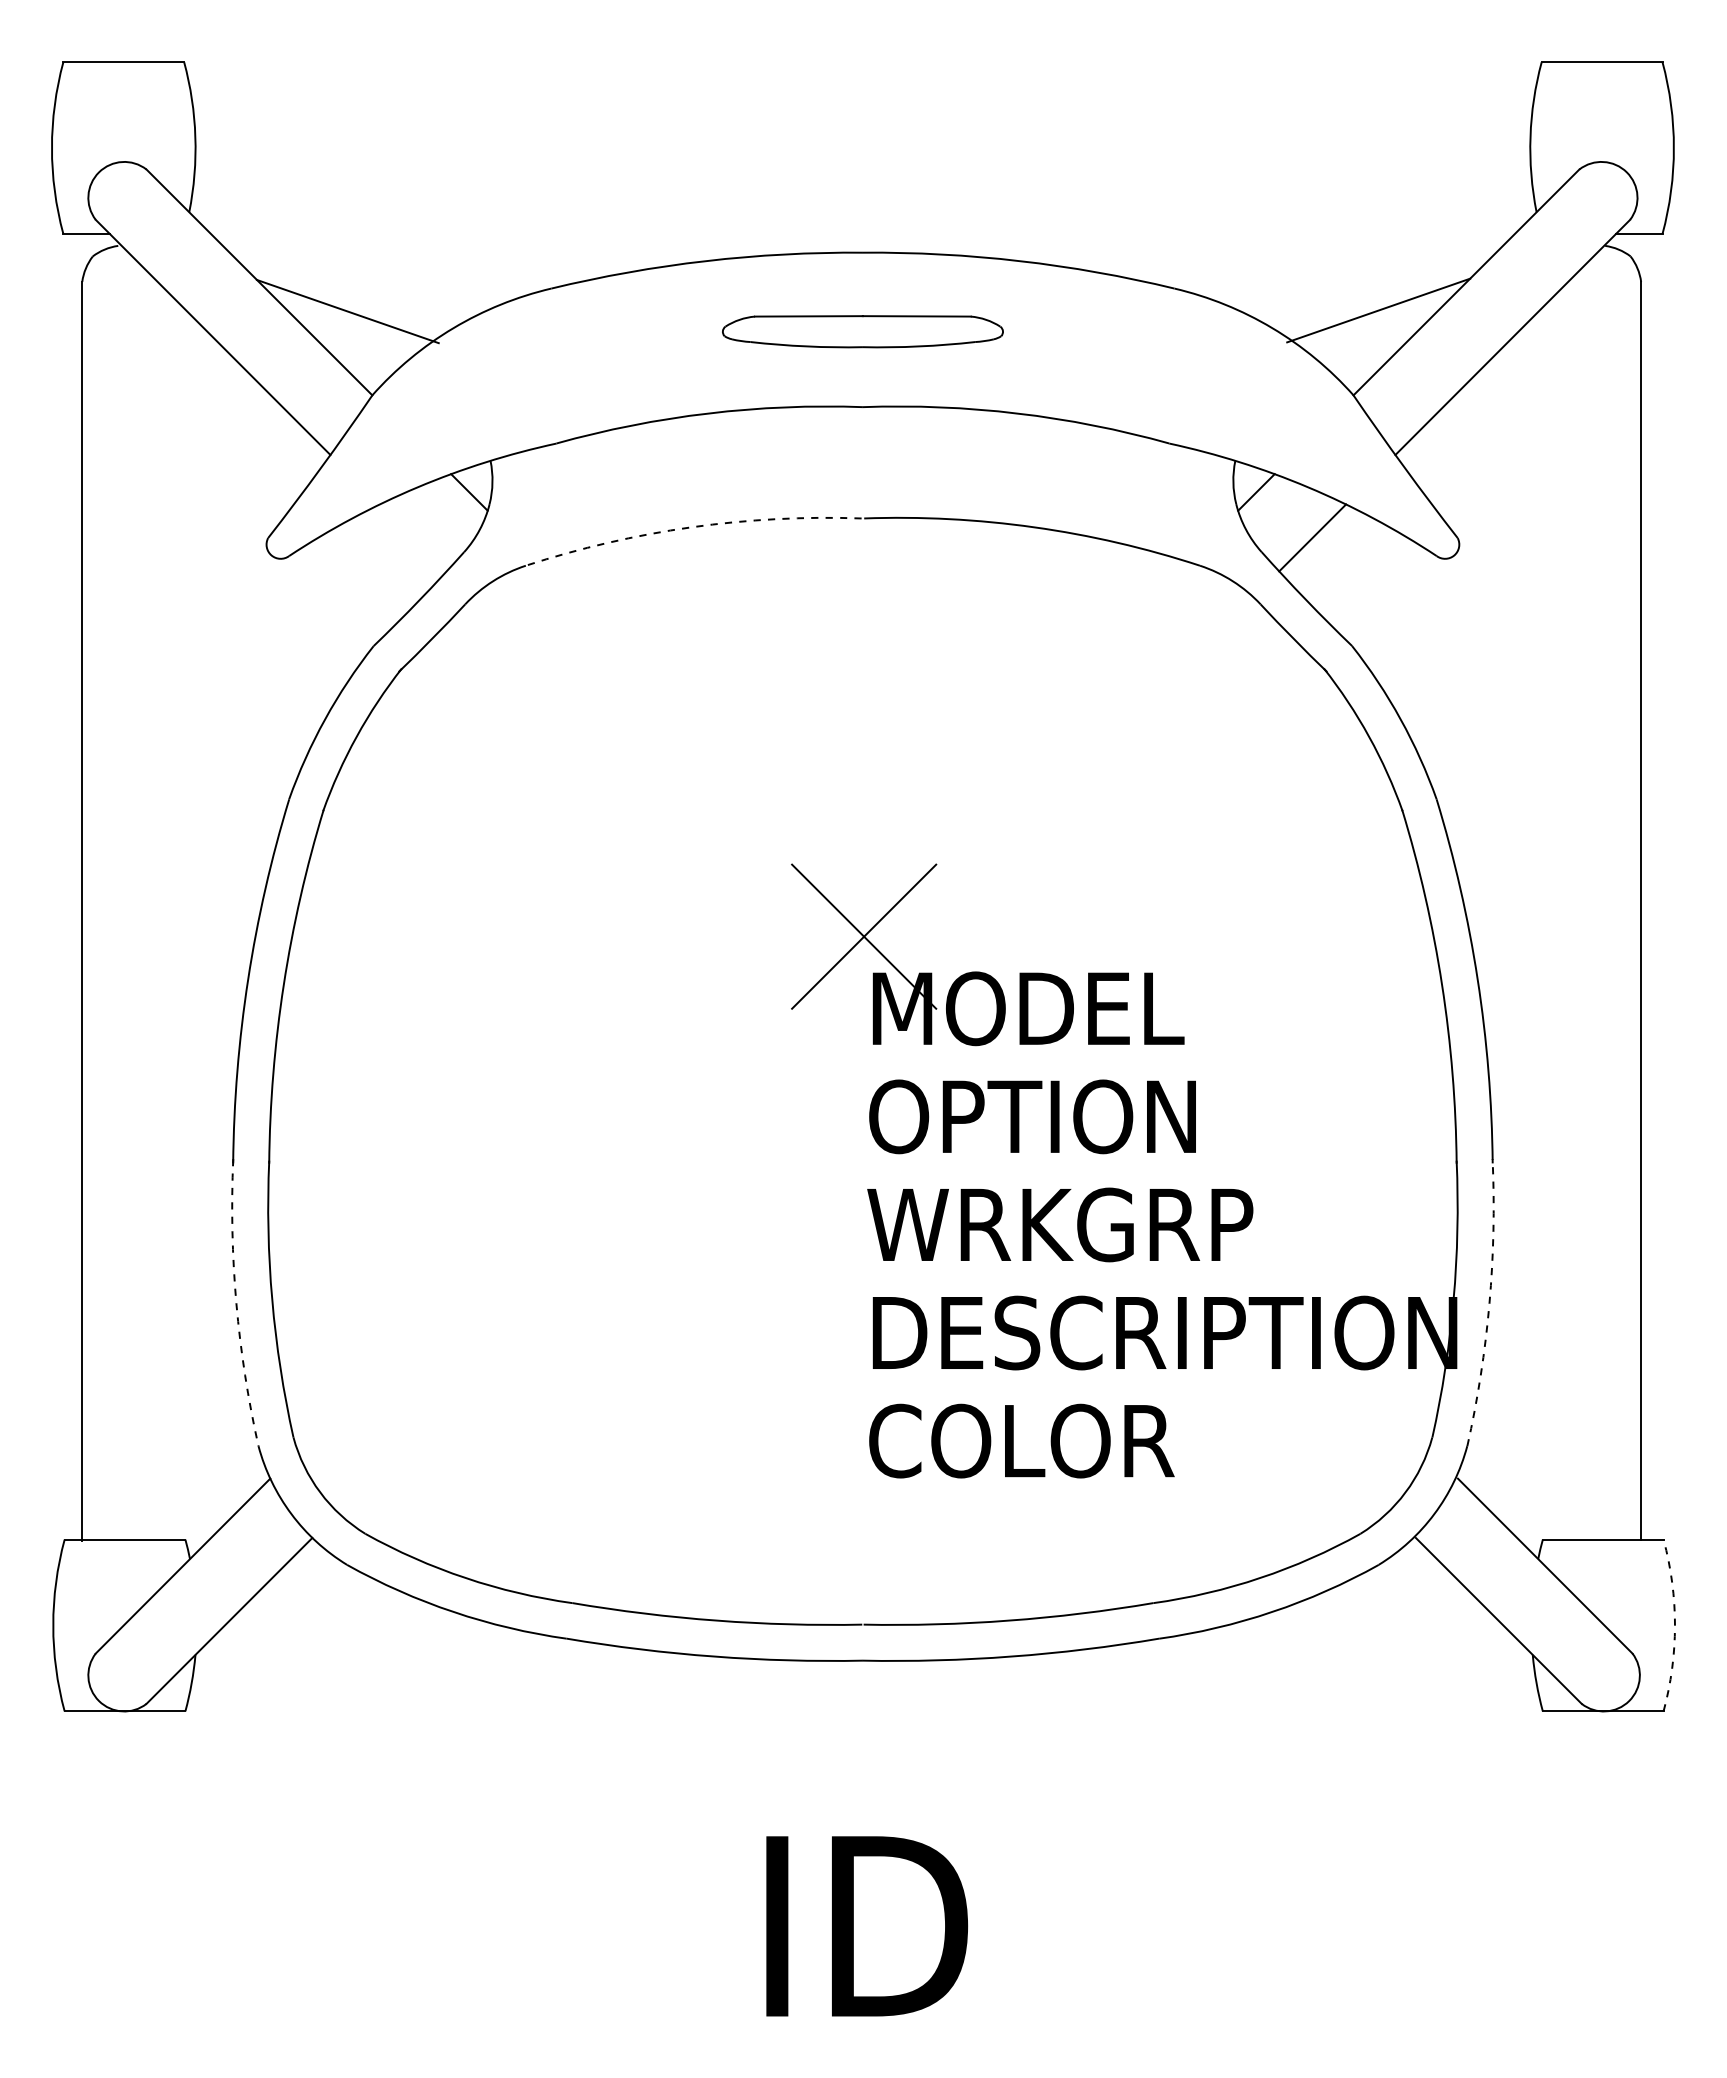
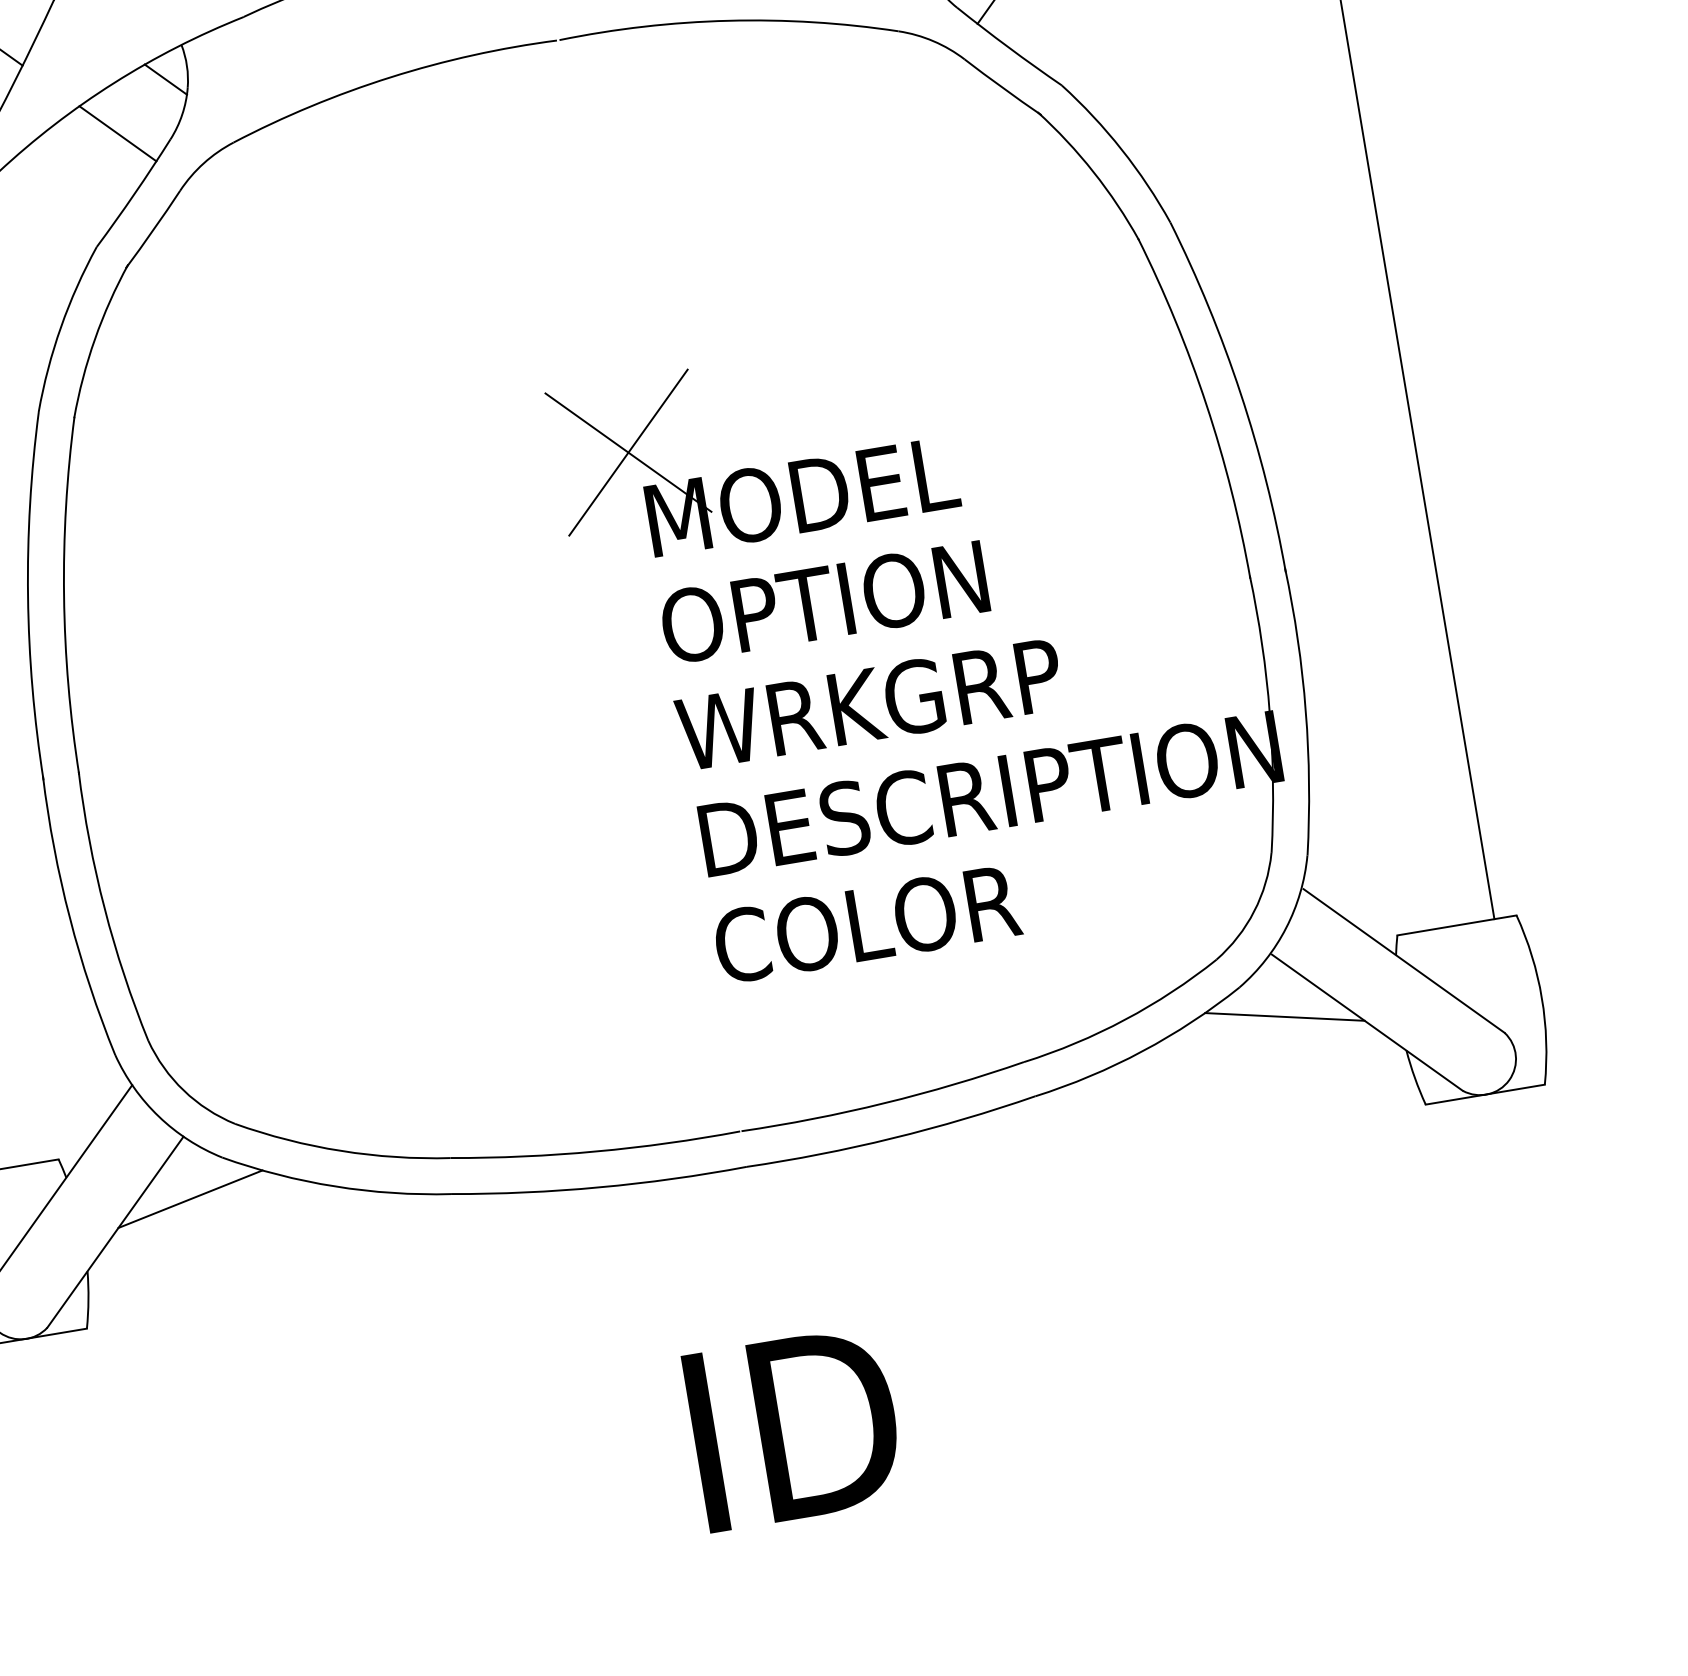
arc: (691, 527) -> (390, 77), dashed -> solid
line: (412, 537) -> (117, 133), added
arc: (236, 1303) -> (69, 917), dashed -> solid
arc: (1489, 1303) -> (1305, 711), dashed -> solid
line: (308, 1600) -> (190, 1199), added
line: (1418, 1601) -> (1284, 1016), added
arc: (1674, 1625) -> (1541, 998), dashed -> solid

